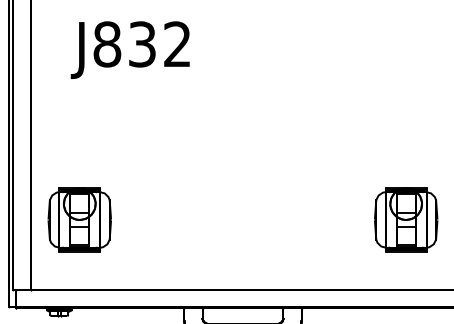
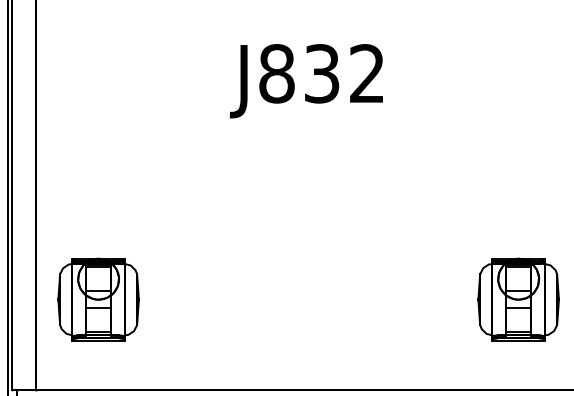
text: (129, 49) -> (305, 80), moved

